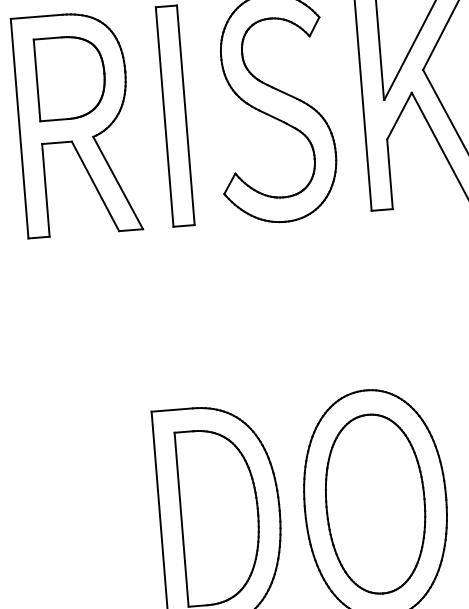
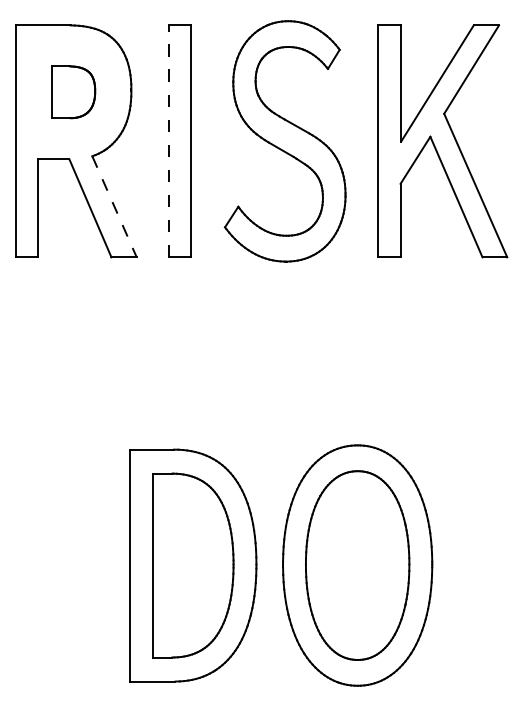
part: (70, 78) -> (73, 92), size x0.6
line: (164, 117) -> (168, 141), solid -> dashed
line: (118, 183) -> (114, 207), solid -> dashed

